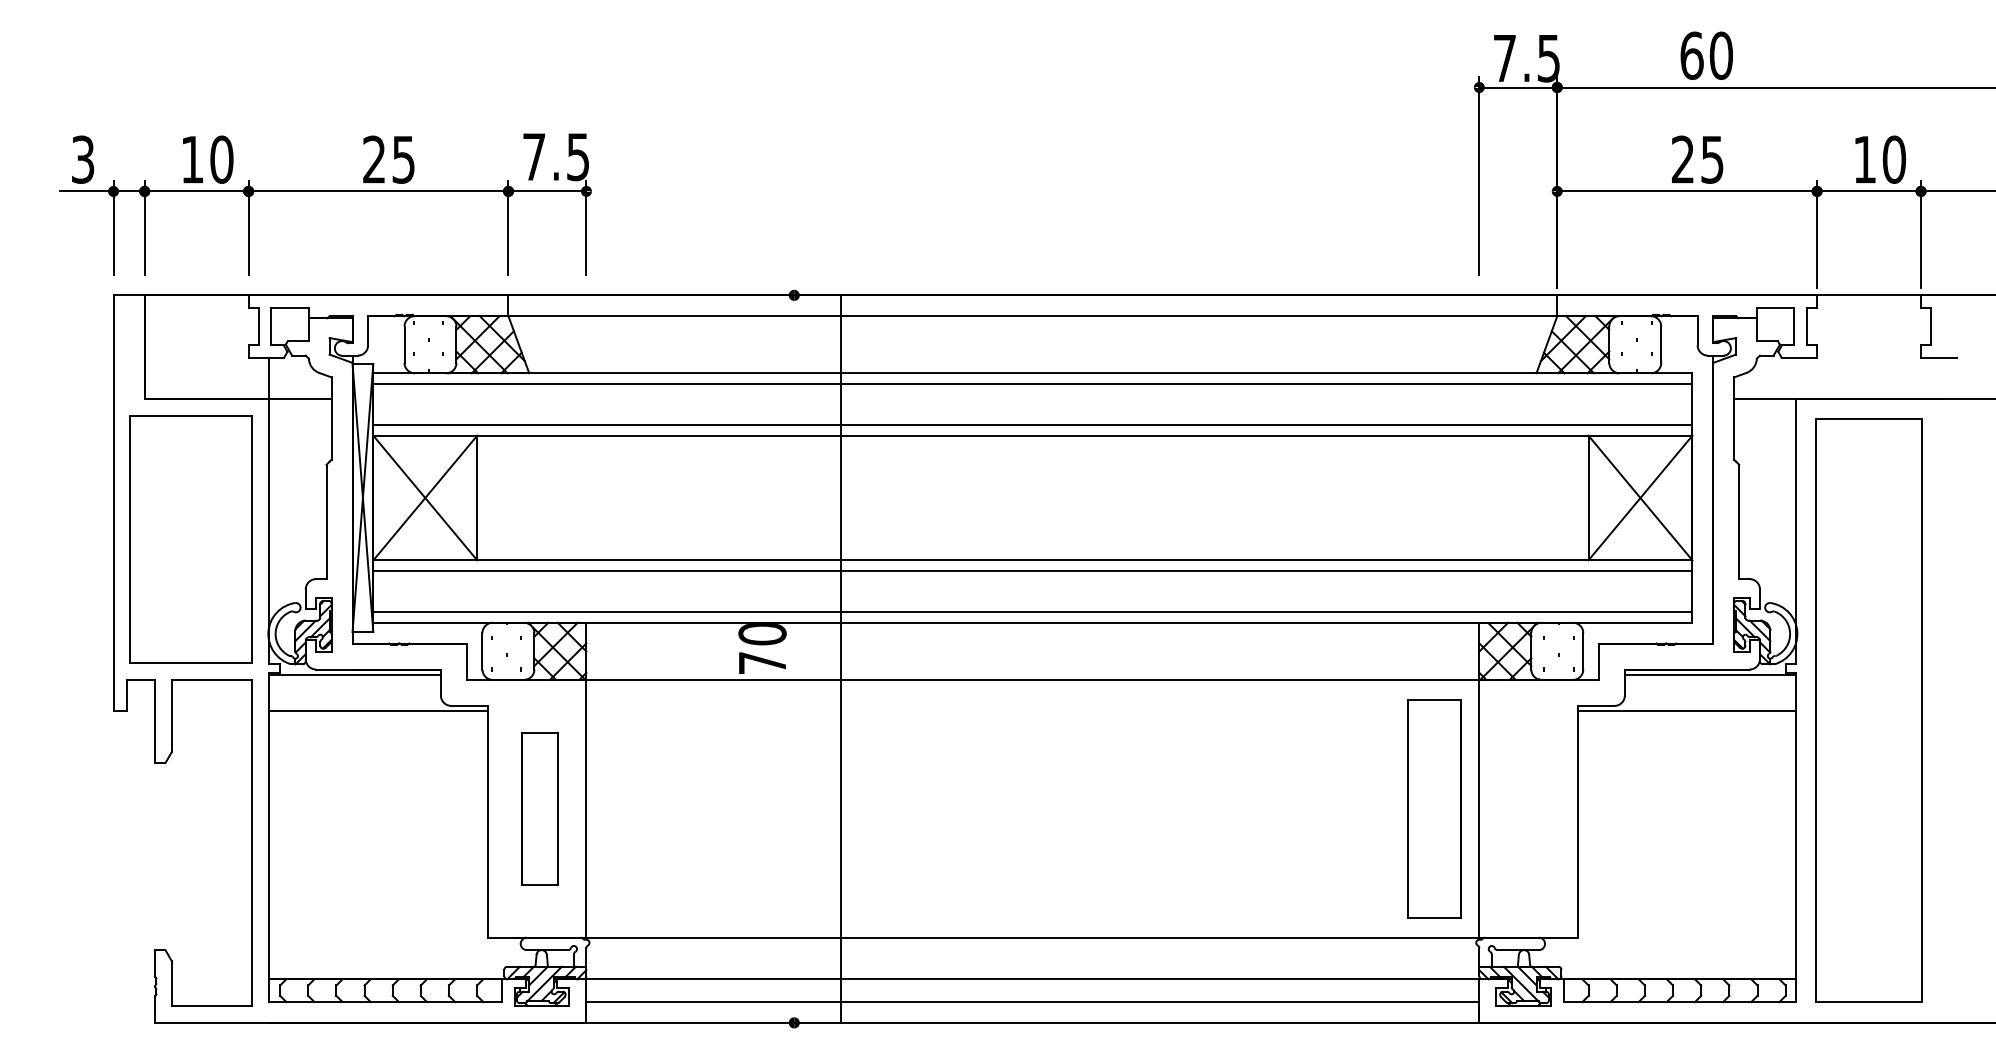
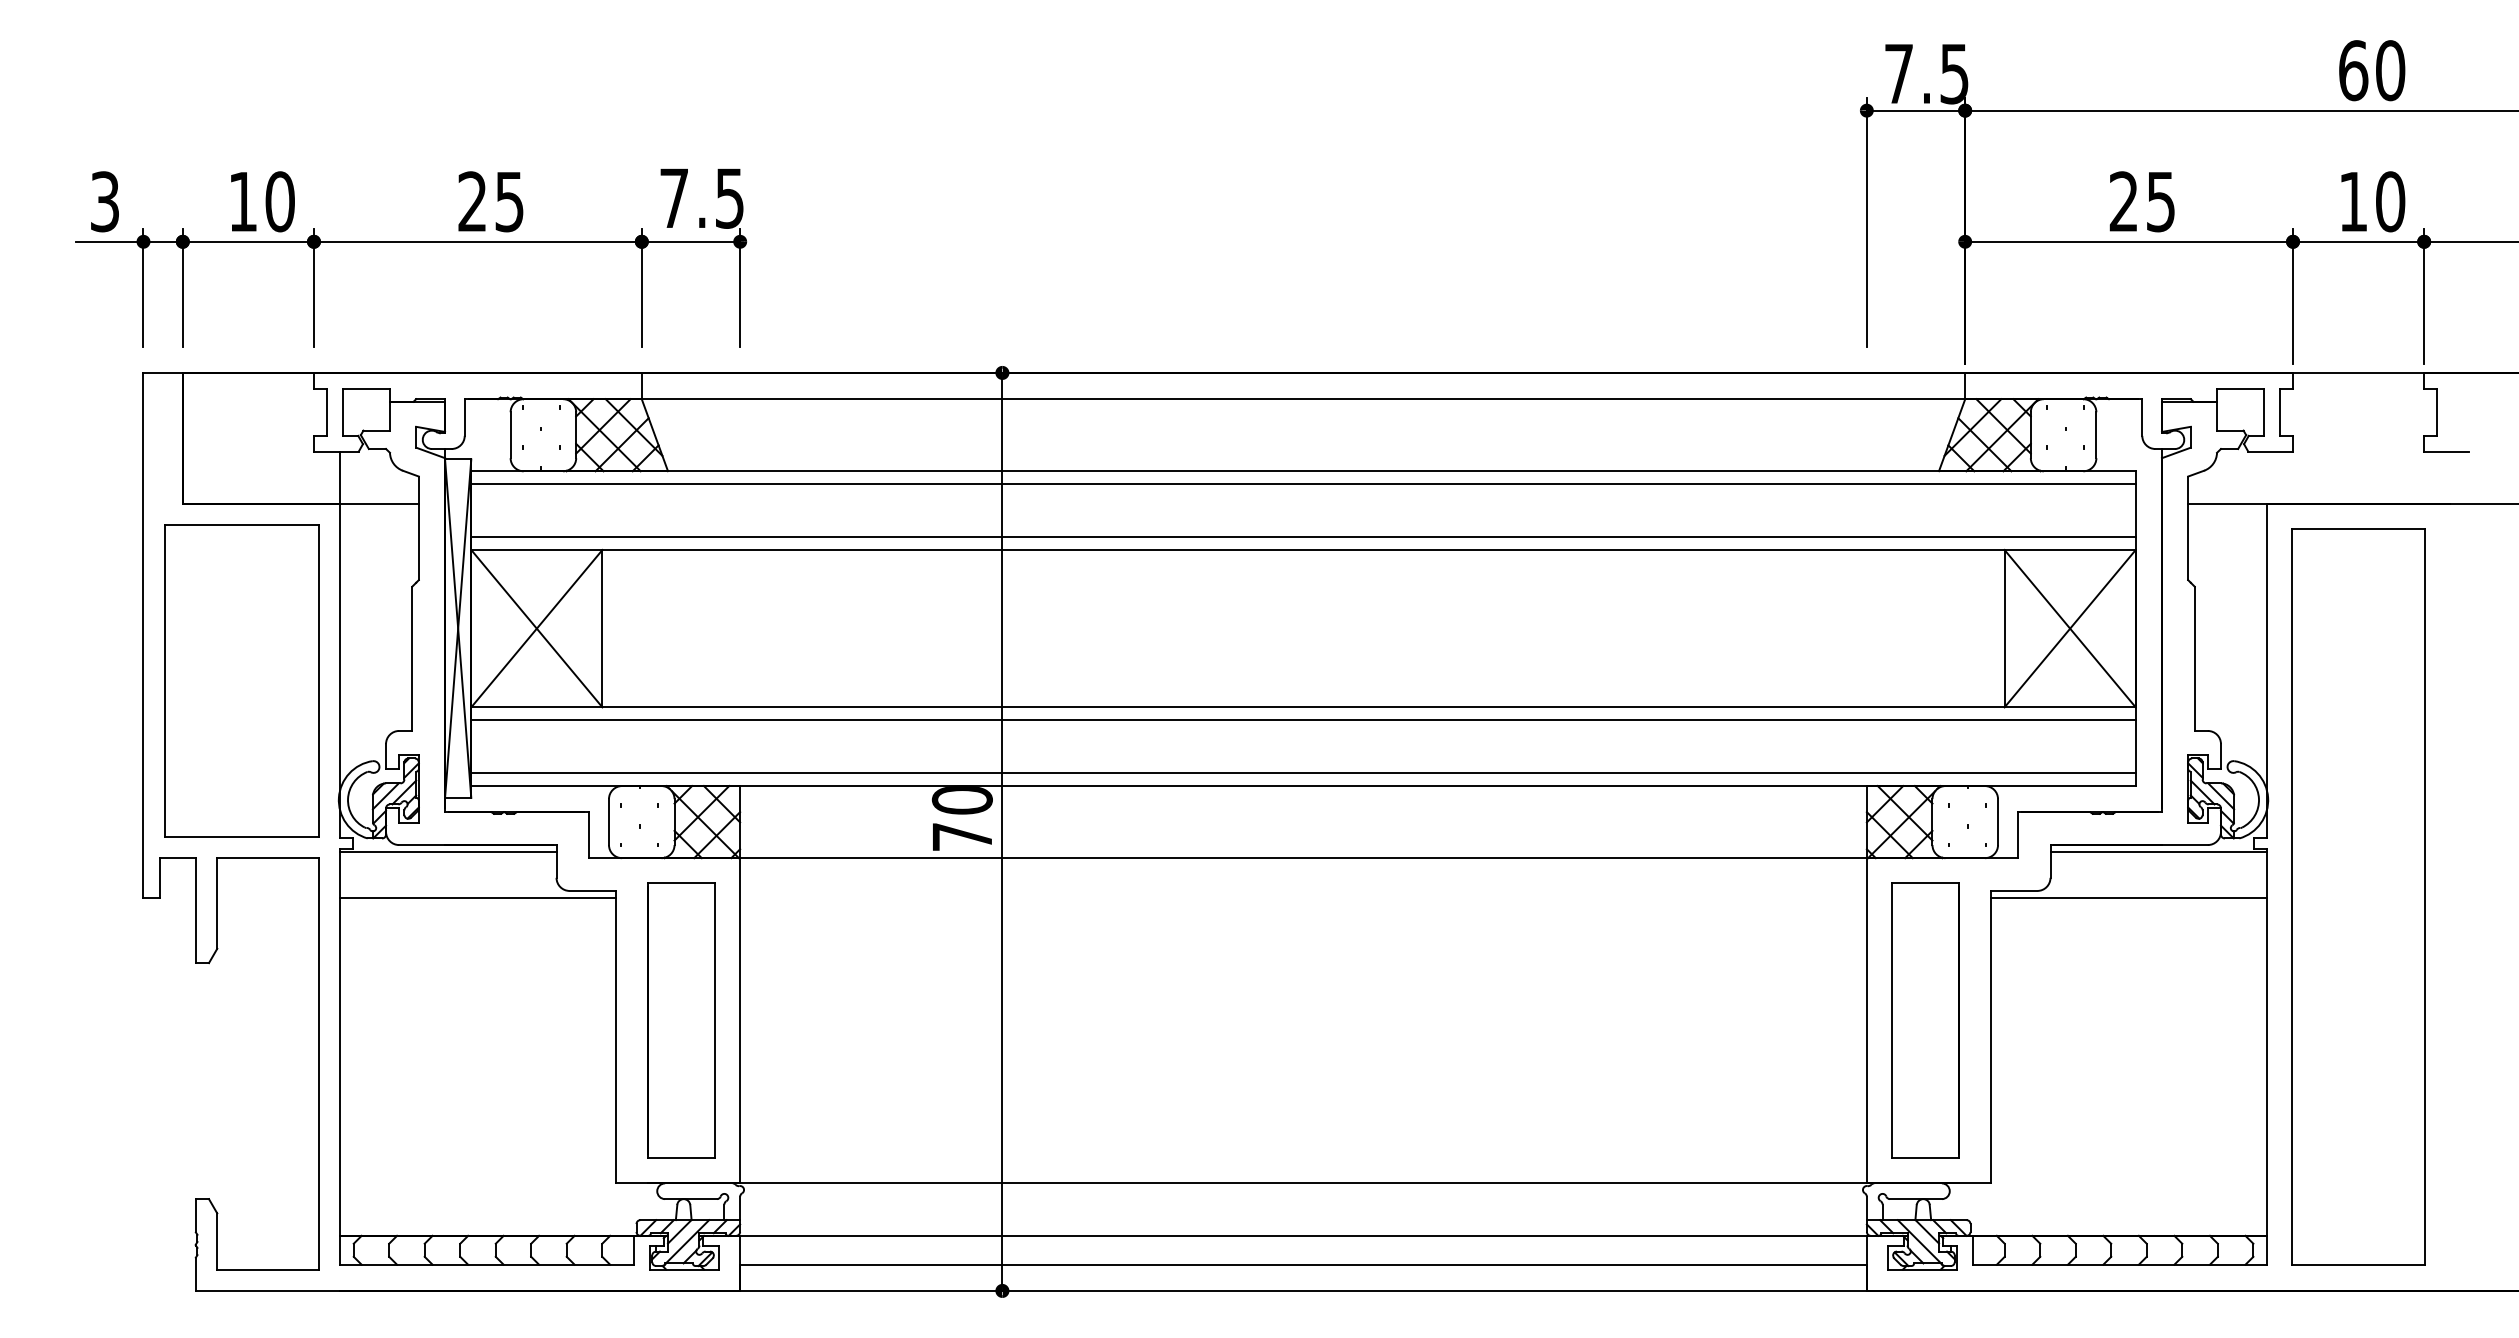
text: (1706, 55) -> (2371, 70), moved
line: (841, 658) -> (1002, 831), moved
part: (539, 808) -> (680, 1020), size x1.43
part: (1434, 808) -> (1925, 1020), moved

